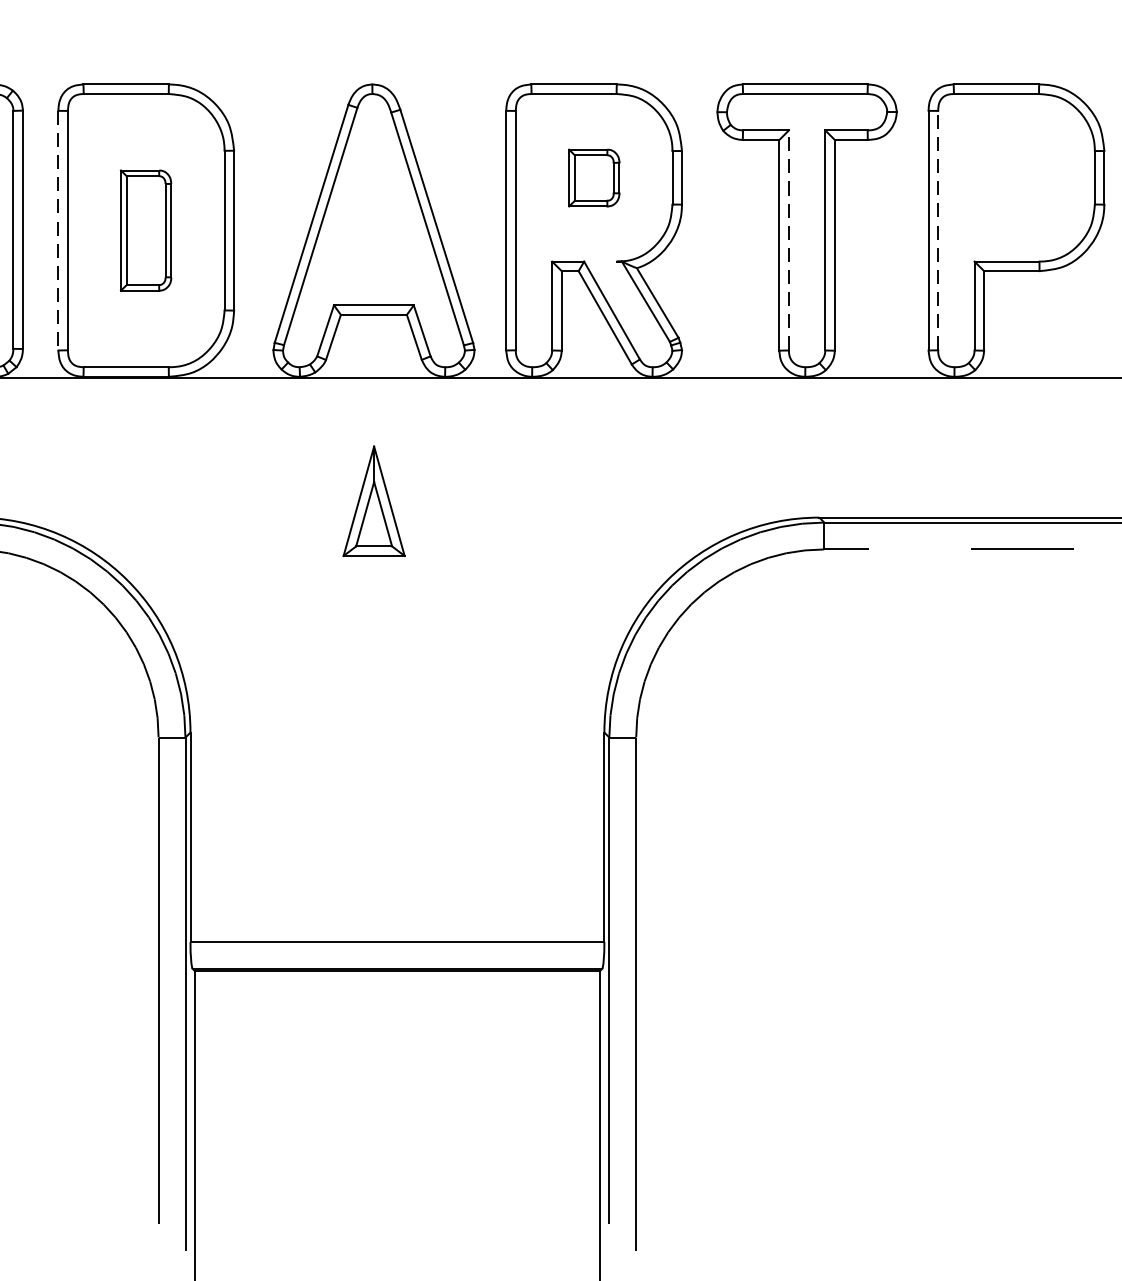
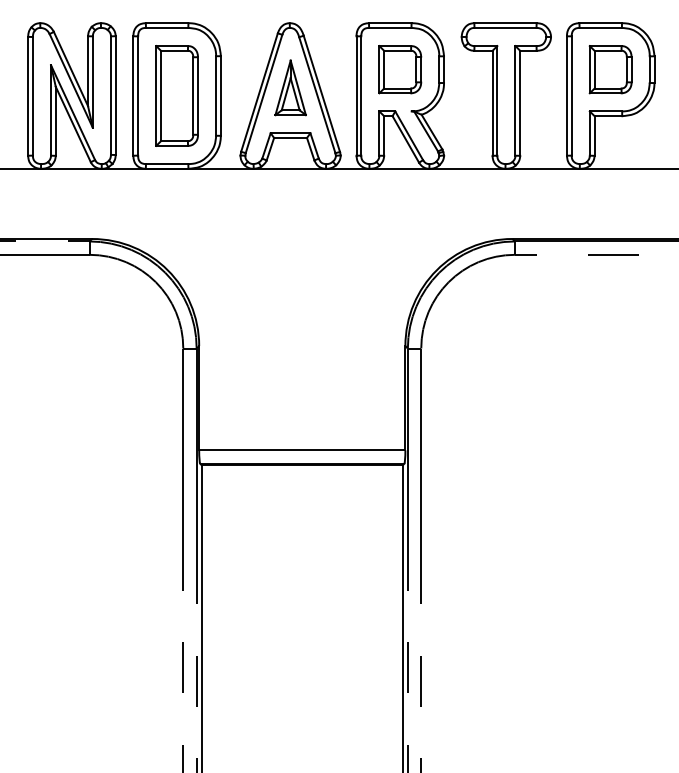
part: (594, 177) -> (400, 69), size x1.67
part: (1016, 177) -> (610, 69), added
part: (144, 229) -> (176, 95), size x1.67
line: (58, 231) -> (133, 96), dashed -> solid
line: (937, 231) -> (571, 96), dashed -> solid
line: (789, 239) -> (497, 100), dashed -> solid
part: (373, 500) -> (290, 87), moved

